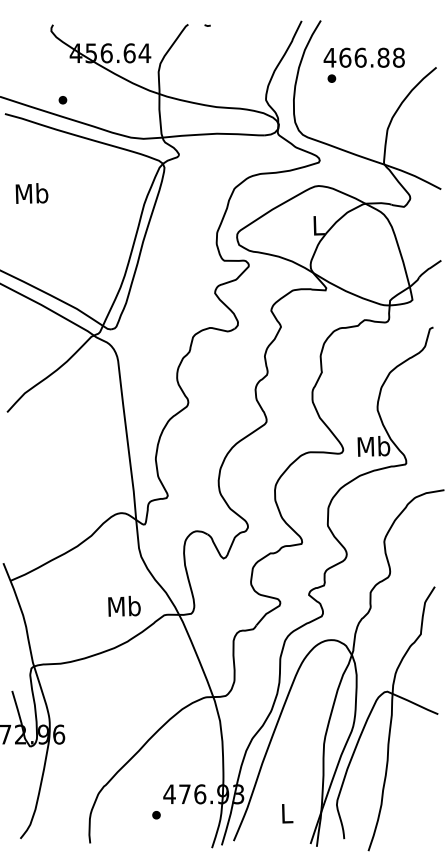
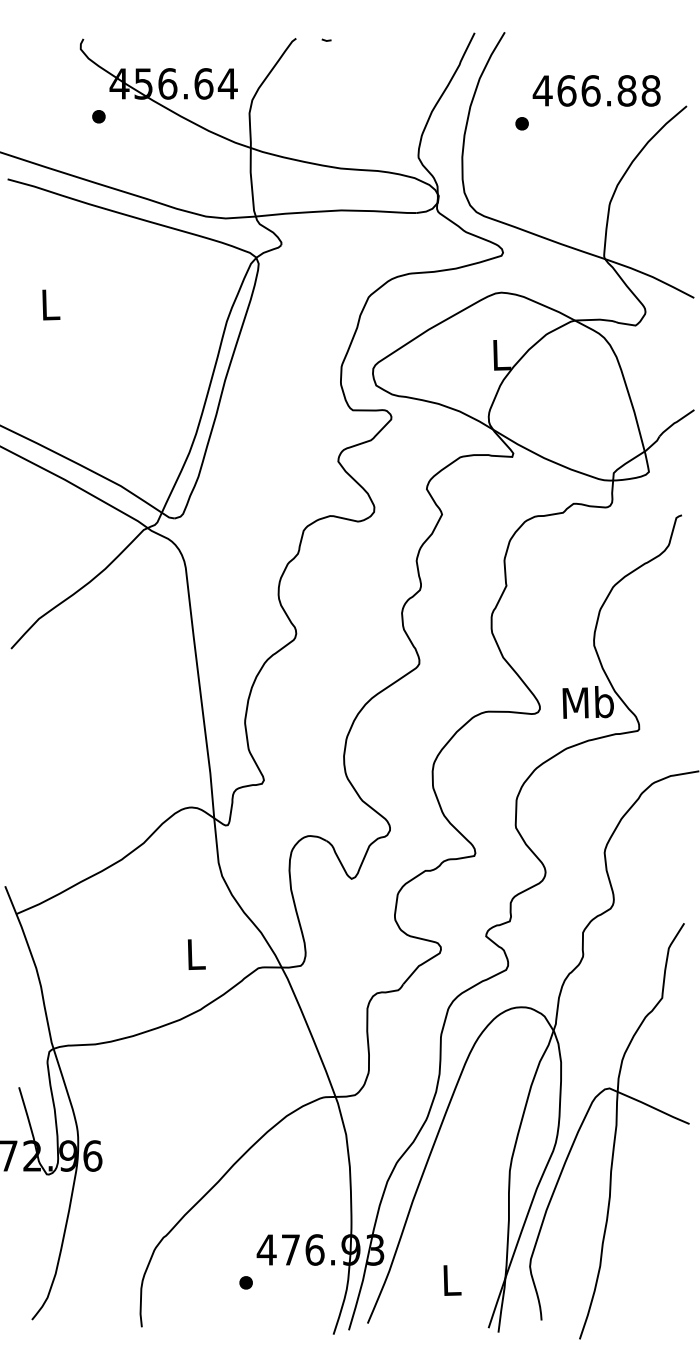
text: (363, 57) -> (595, 90), moved
part: (62, 100) -> (98, 117), moved
text: (31, 193) -> (49, 304), Mb -> L
text: (124, 605) -> (195, 952), Mb -> L

